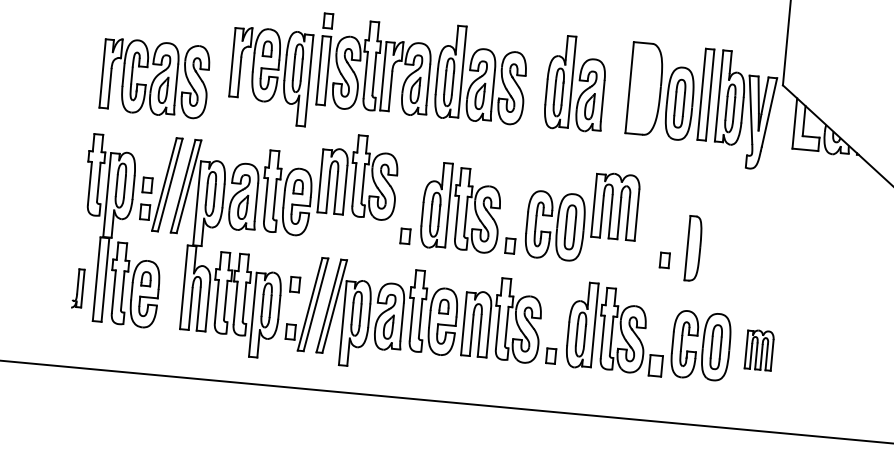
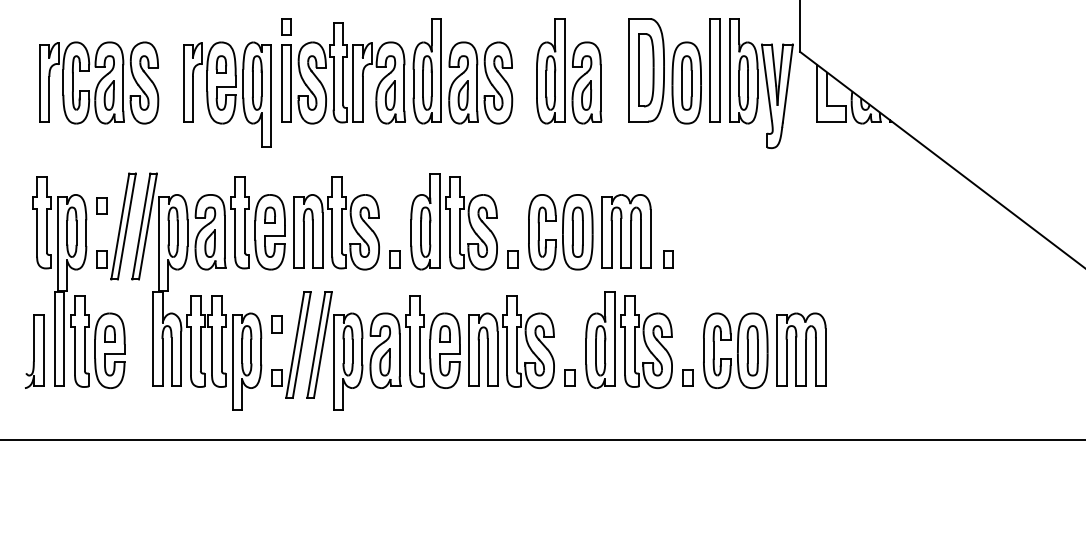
part: (155, 77) -> (99, 82), moved
part: (358, 176) -> (336, 223), moved
part: (147, 184) -> (101, 205), moved
part: (616, 206) -> (626, 231), moved
part: (693, 248) -> (646, 70), moved
part: (664, 260) -> (668, 259), moved
part: (77, 288) -> (34, 351), size x1.67
part: (759, 350) -> (801, 349), size x1.67
part: (656, 365) -> (687, 377), size x0.71

